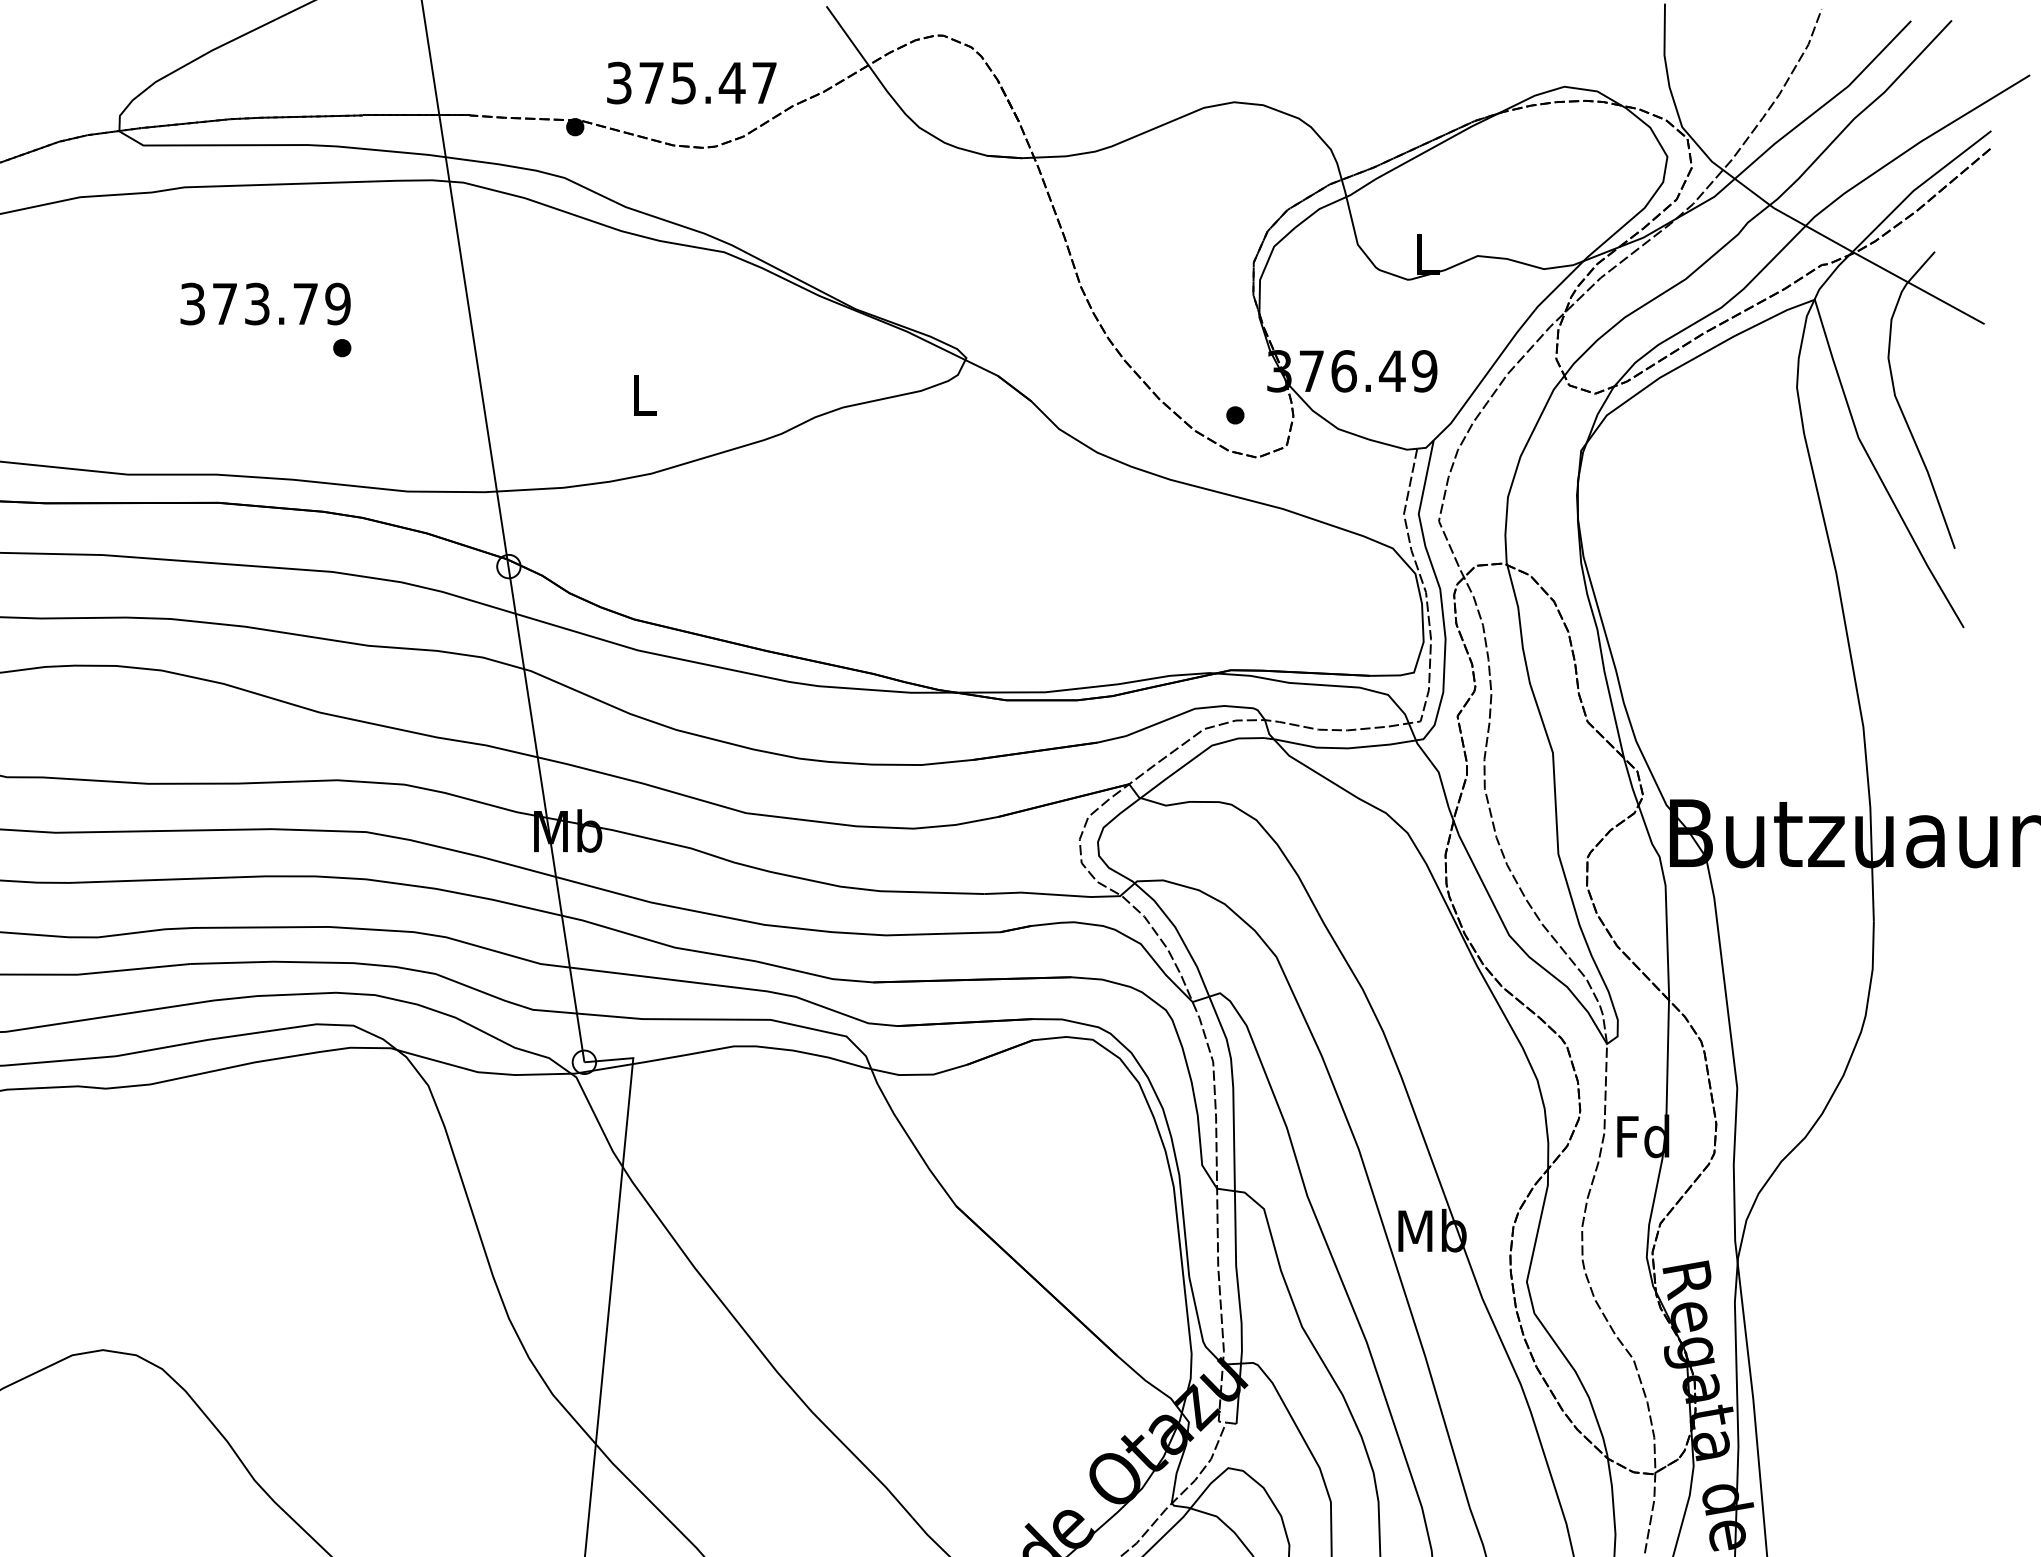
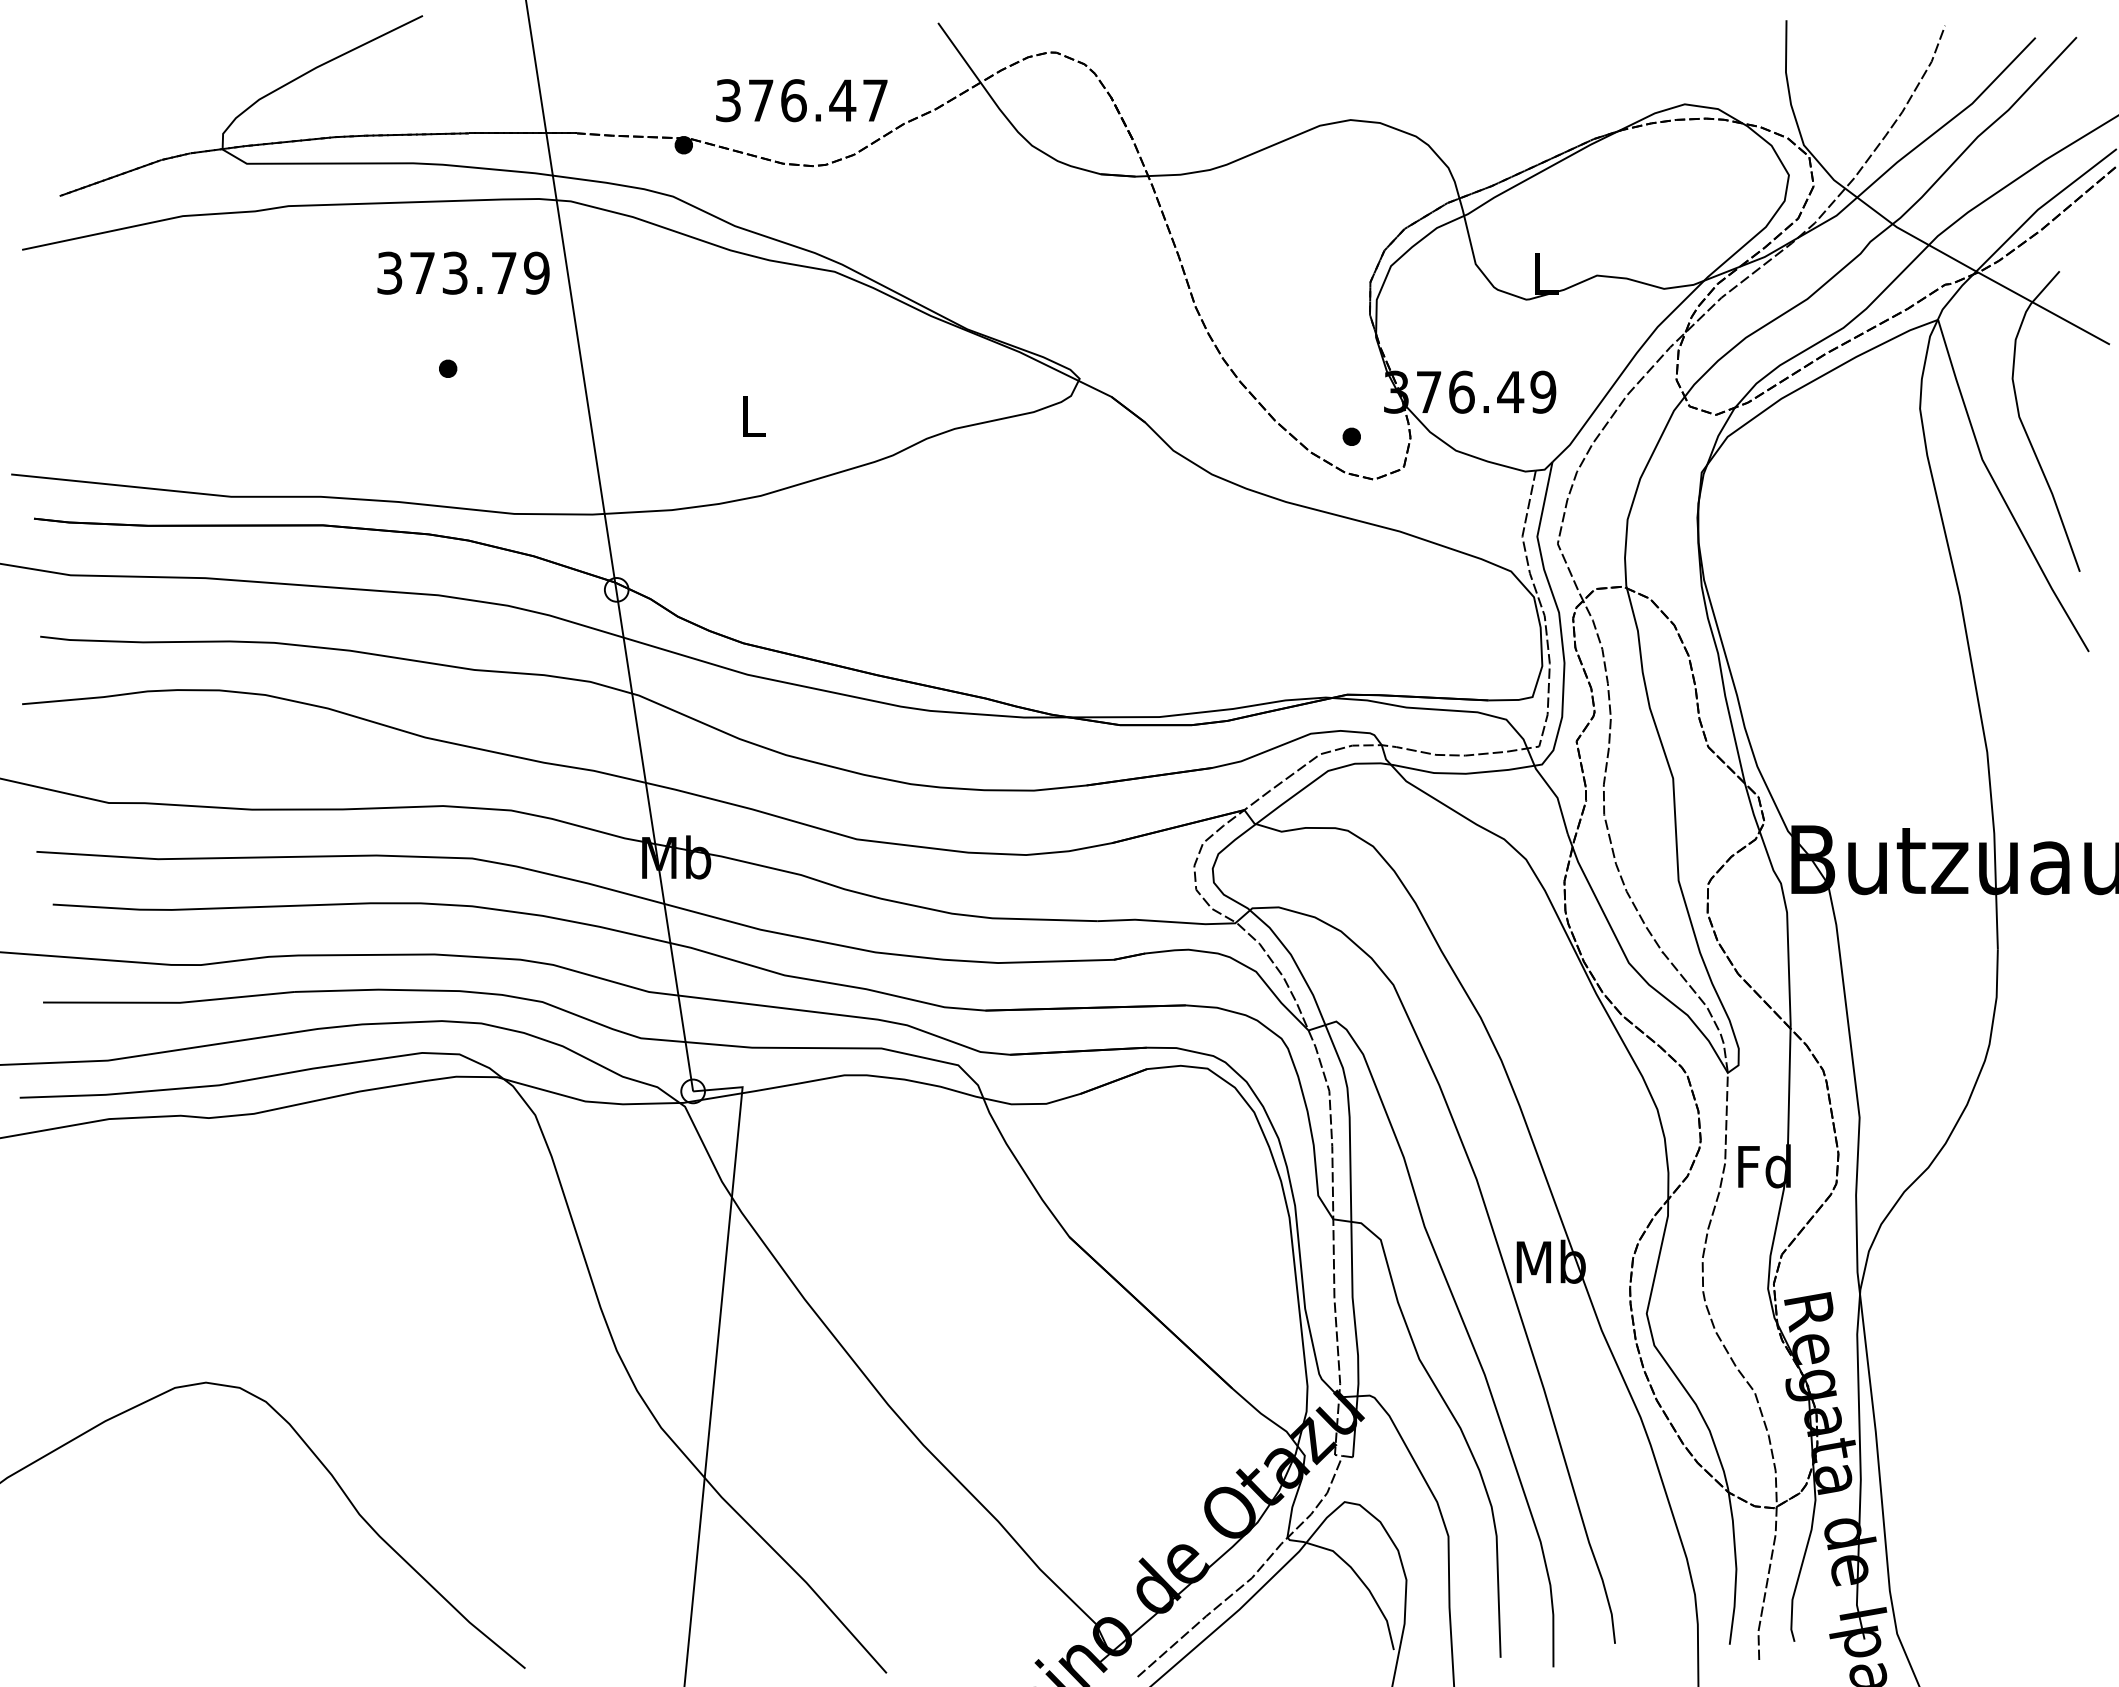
text: (683, 82) -> (793, 100), 375.47 -> 376.47
text: (265, 303) -> (463, 272), moved

